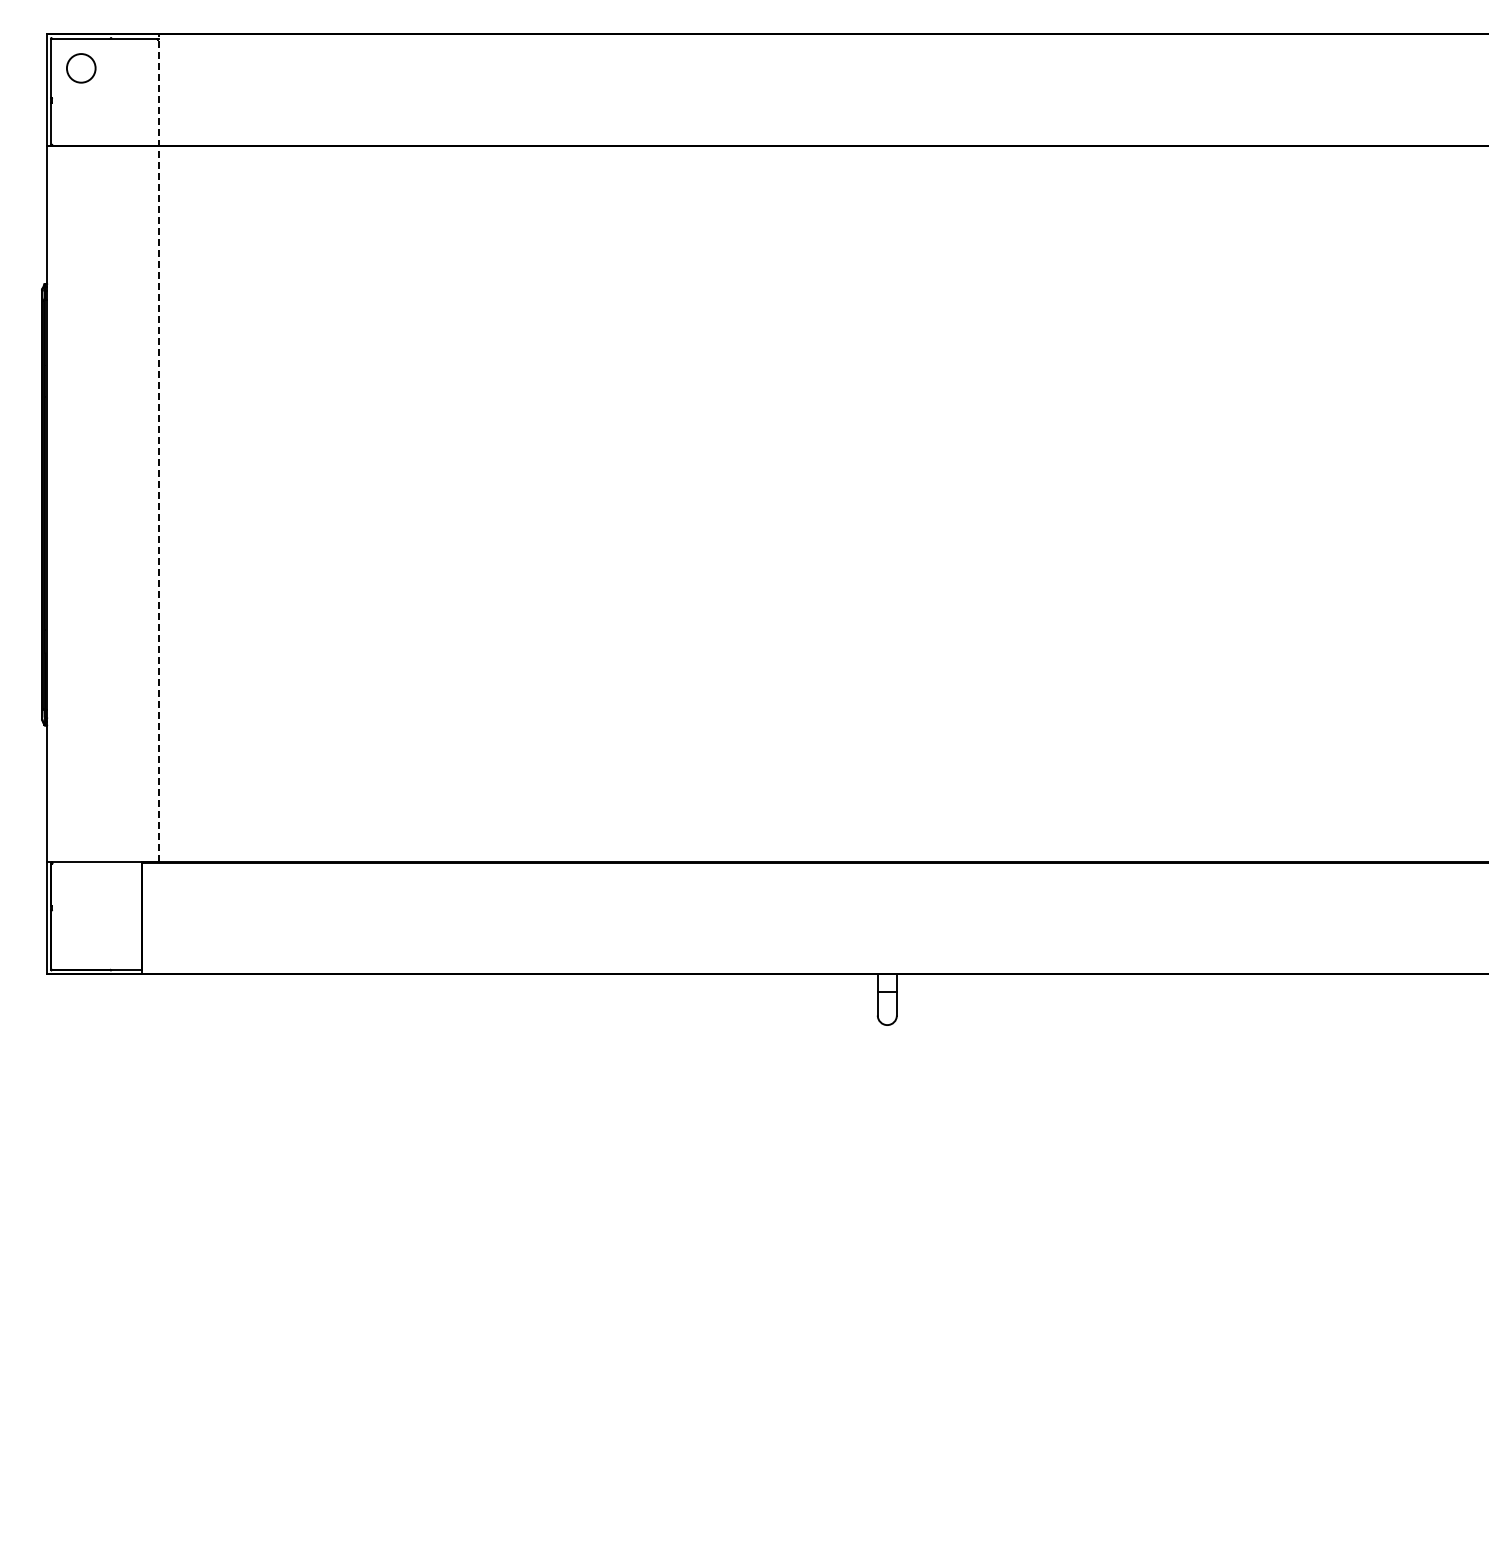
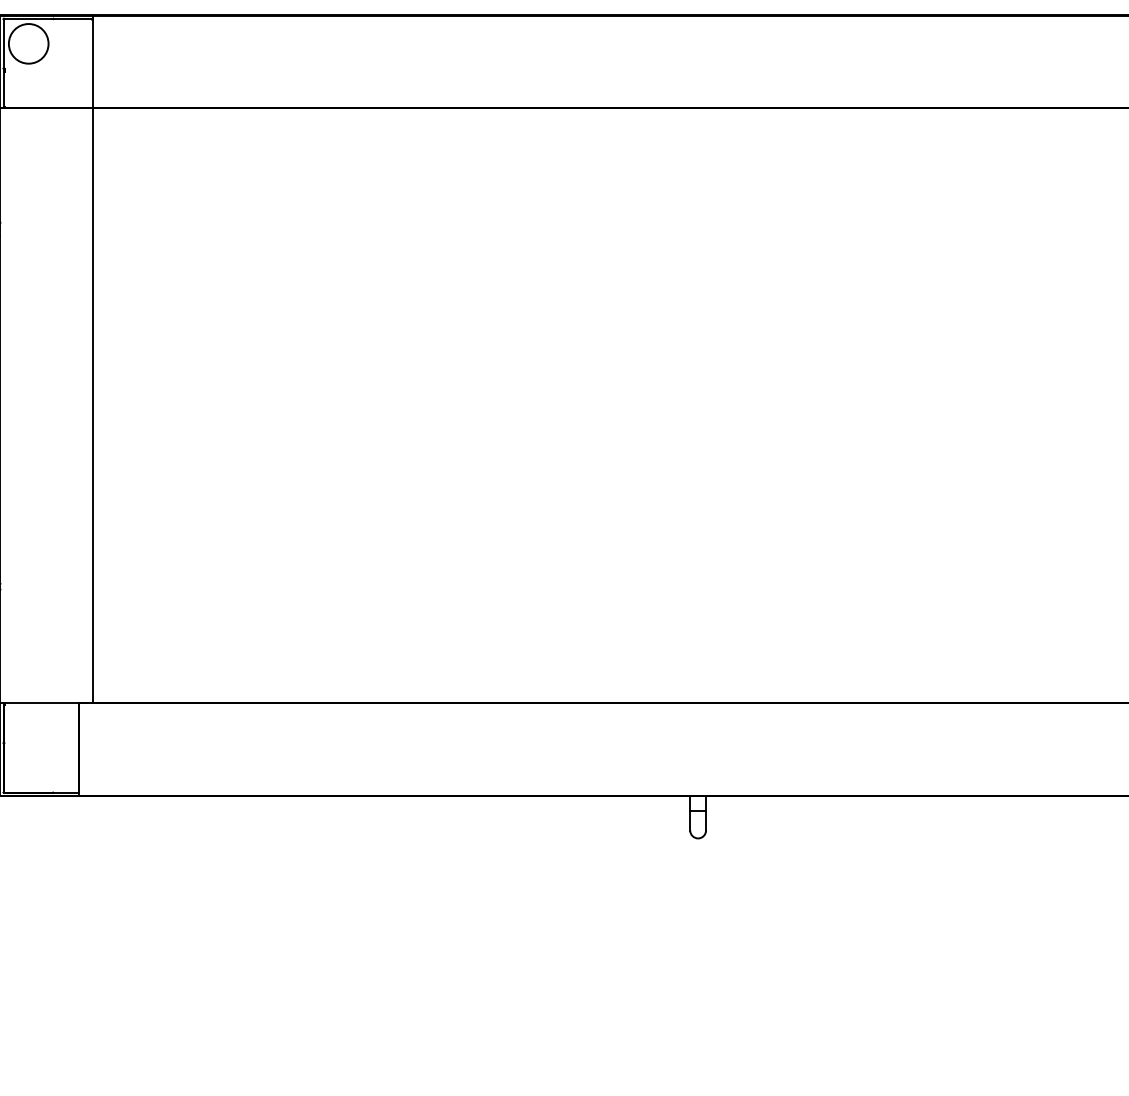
circle: (81, 68) -> (28, 43), size x1.67
line: (158, 447) -> (92, 358), dashed -> solid

